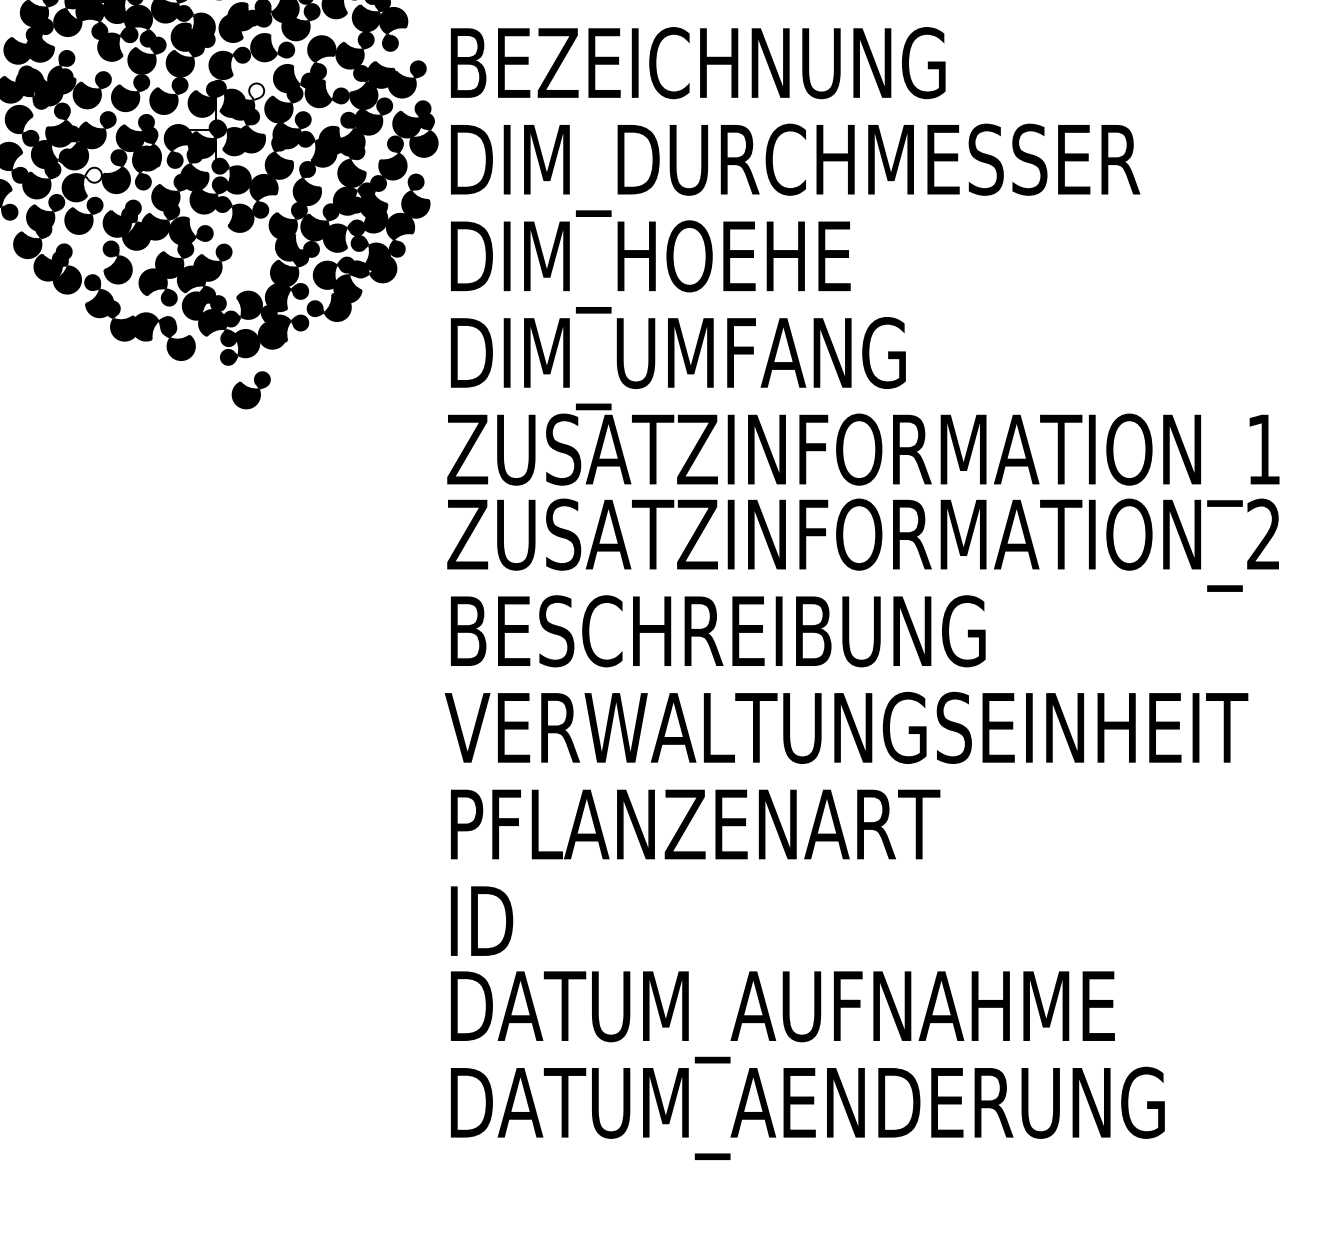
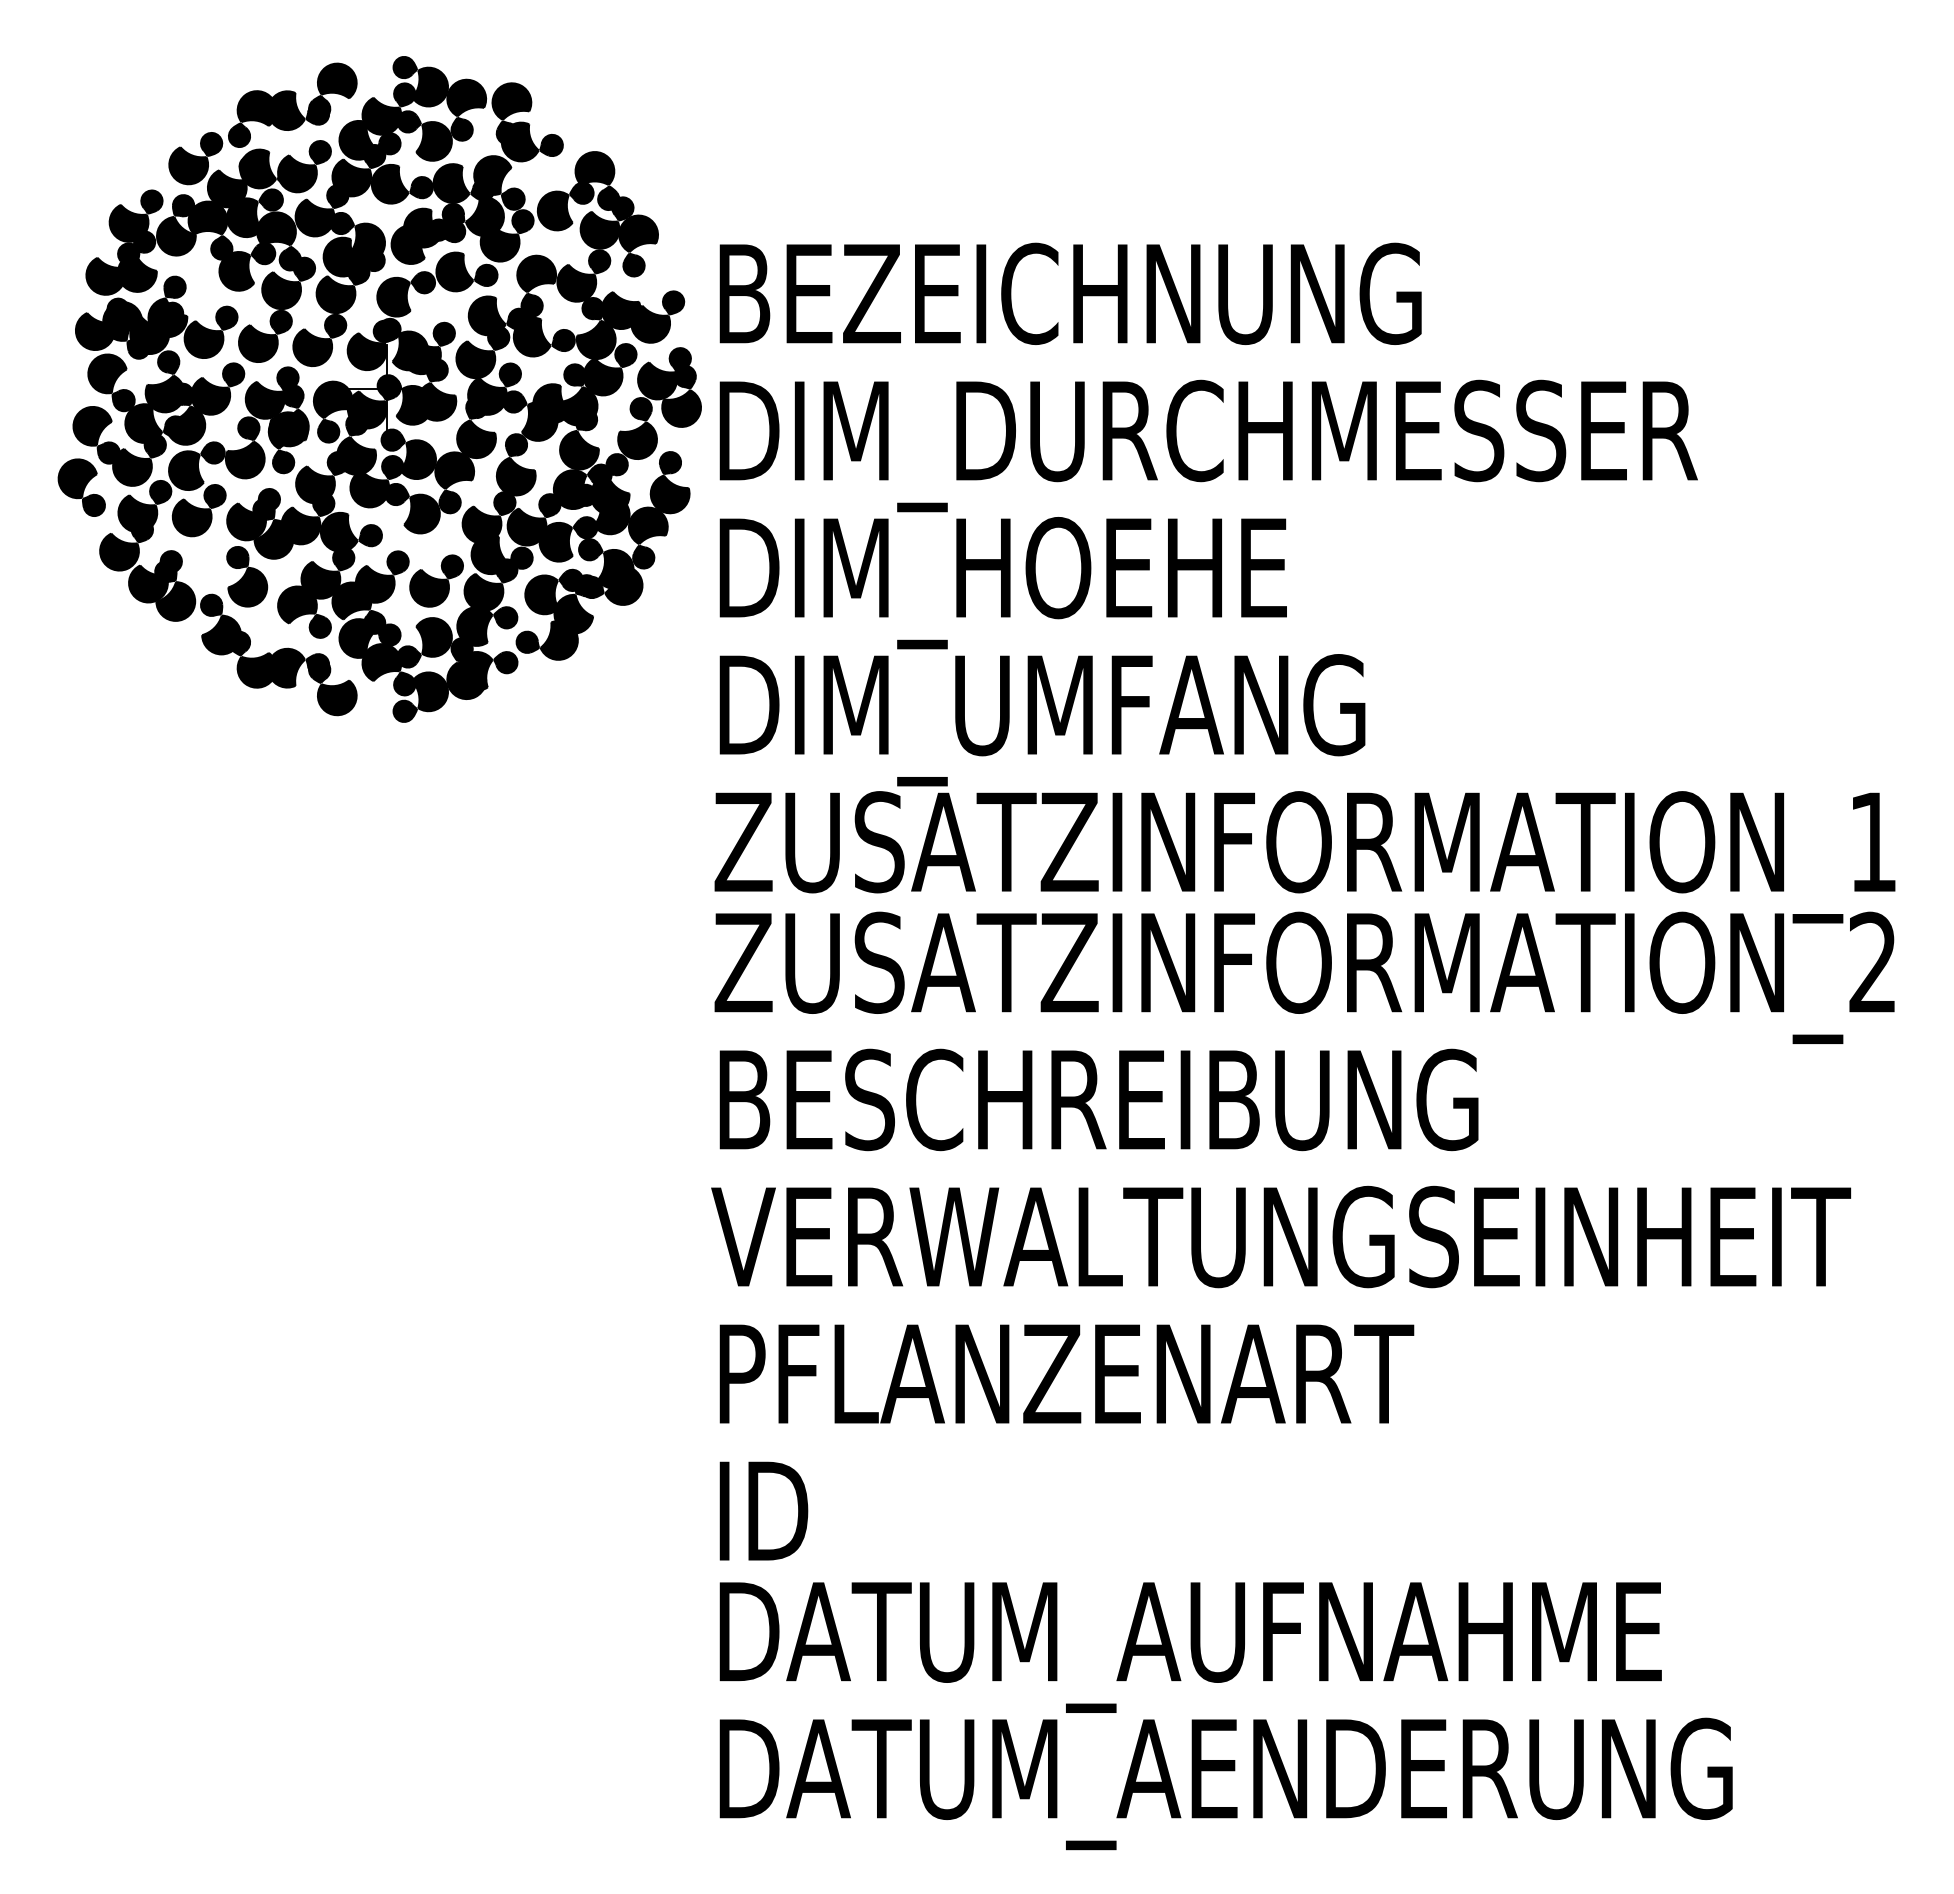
fill: (256, 91) -> (443, 334), added
fill: (93, 174) -> (212, 452), added
part: (251, 389) -> (436, 580), moved

